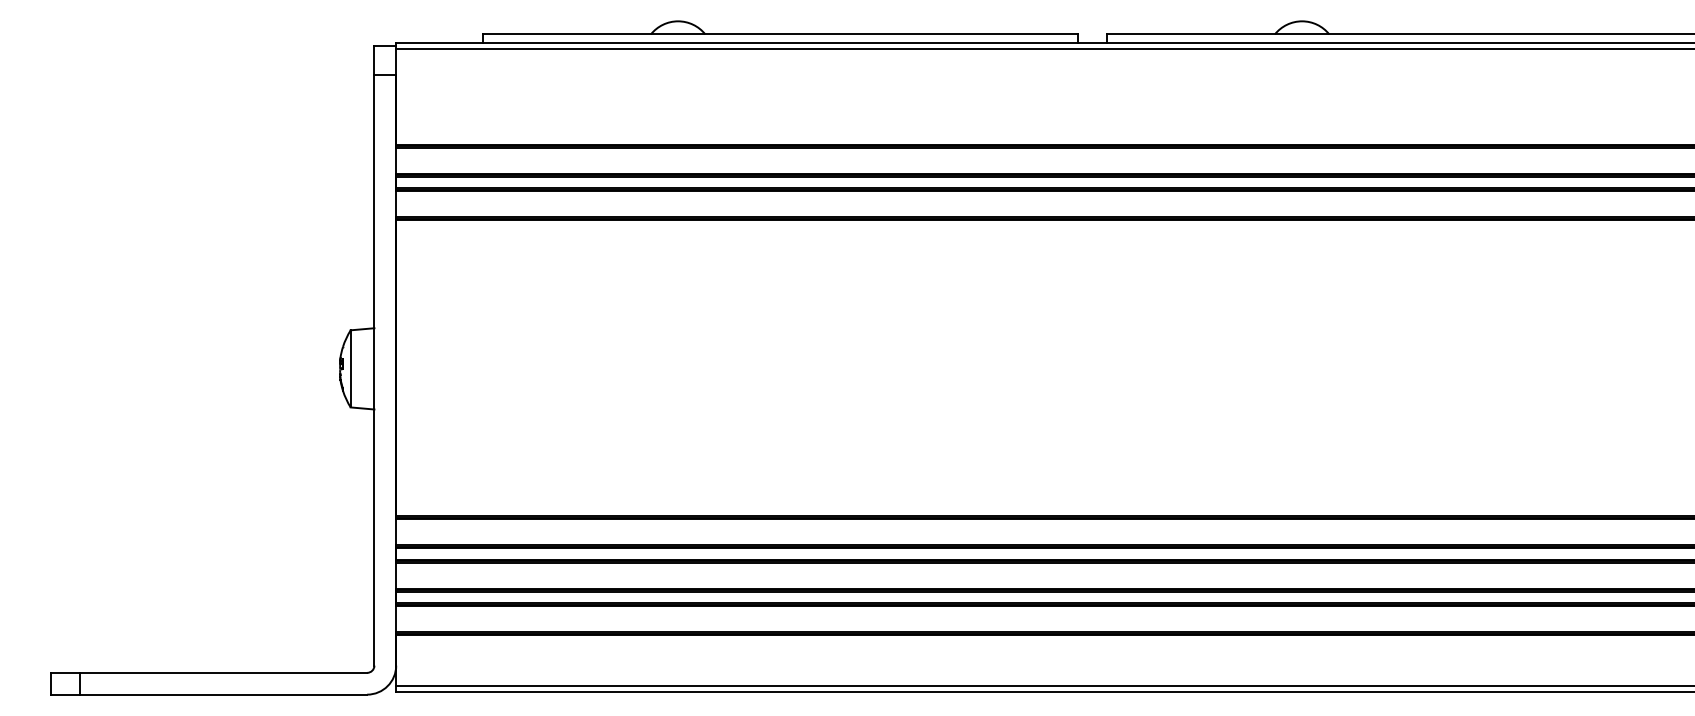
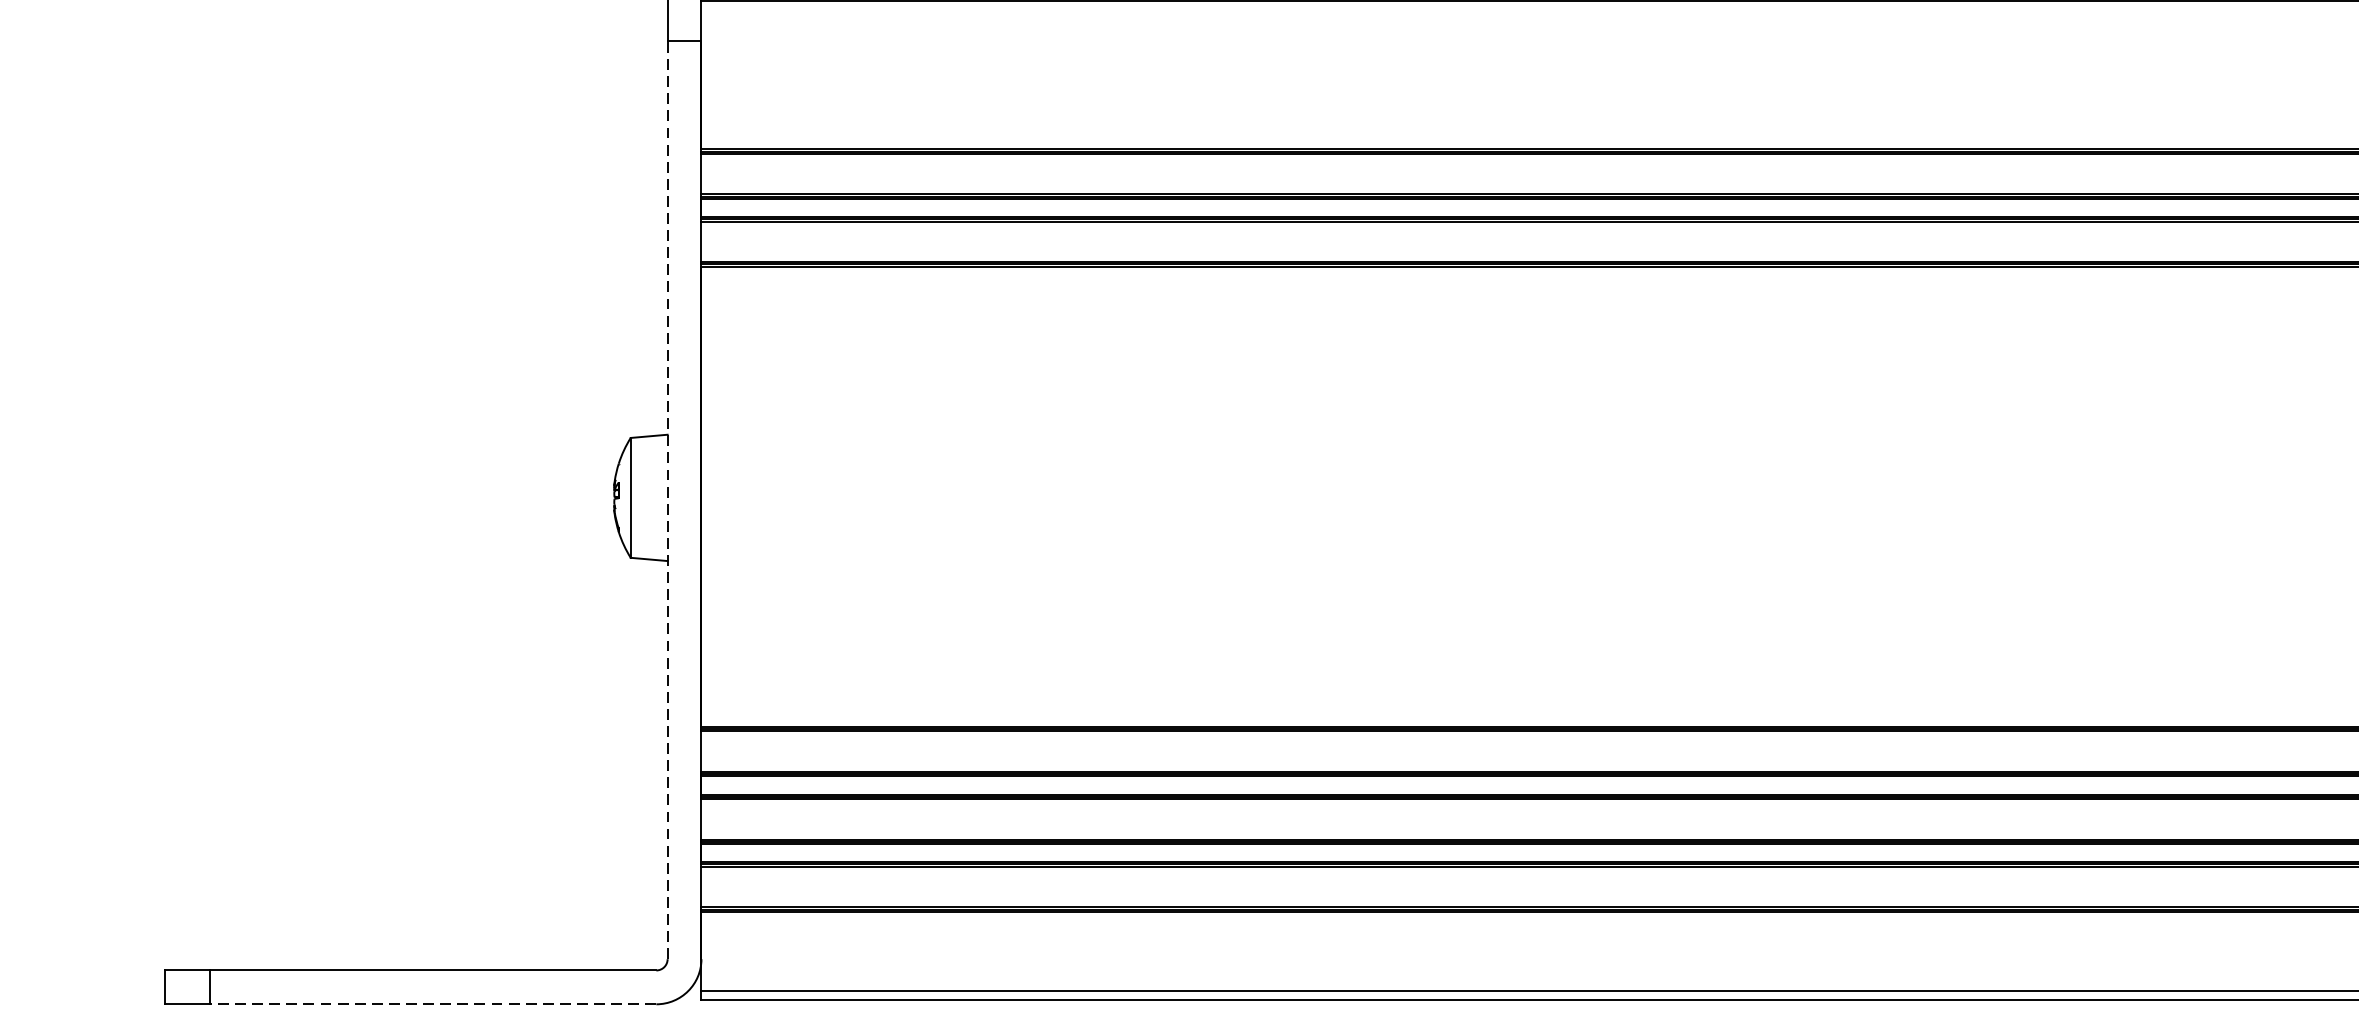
line: (374, 369) -> (667, 498), solid -> dashed
line: (223, 694) -> (432, 1004), solid -> dashed

